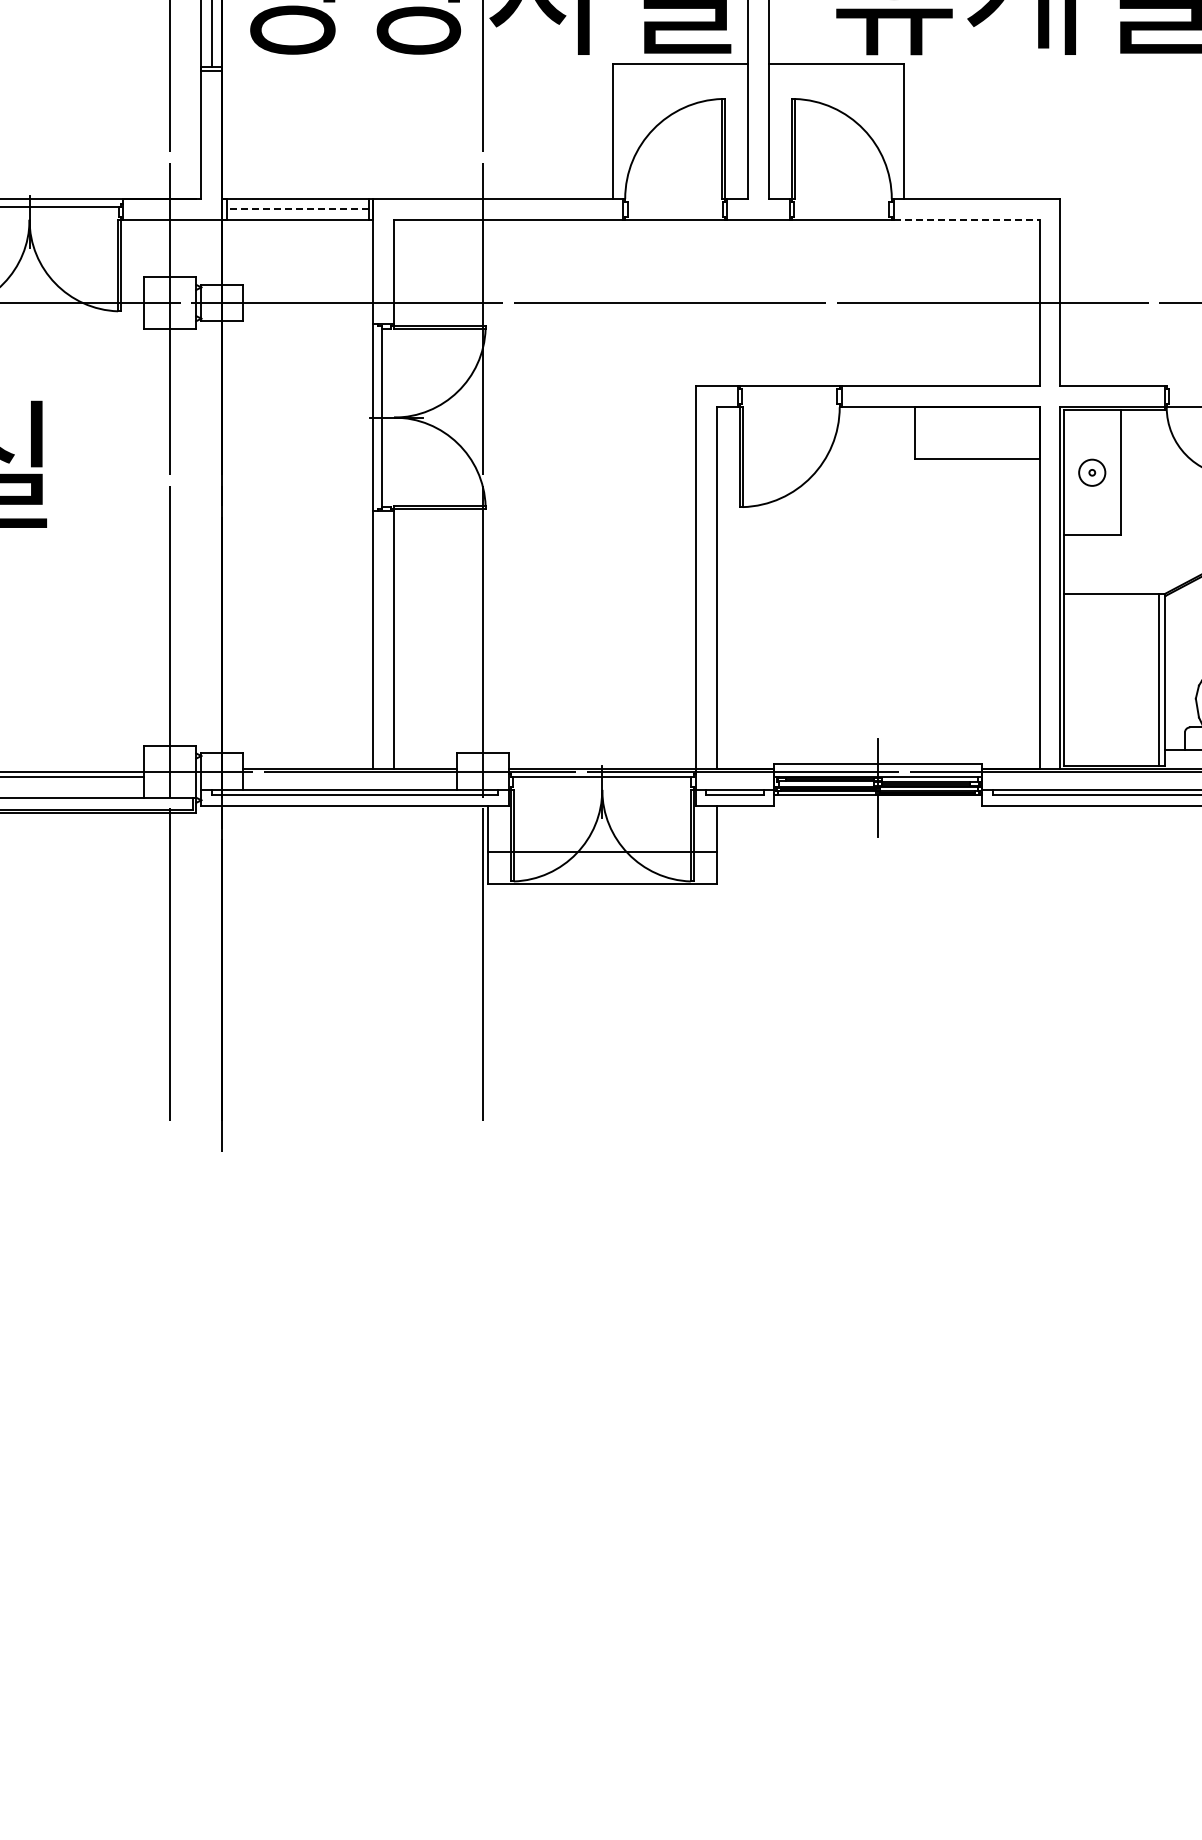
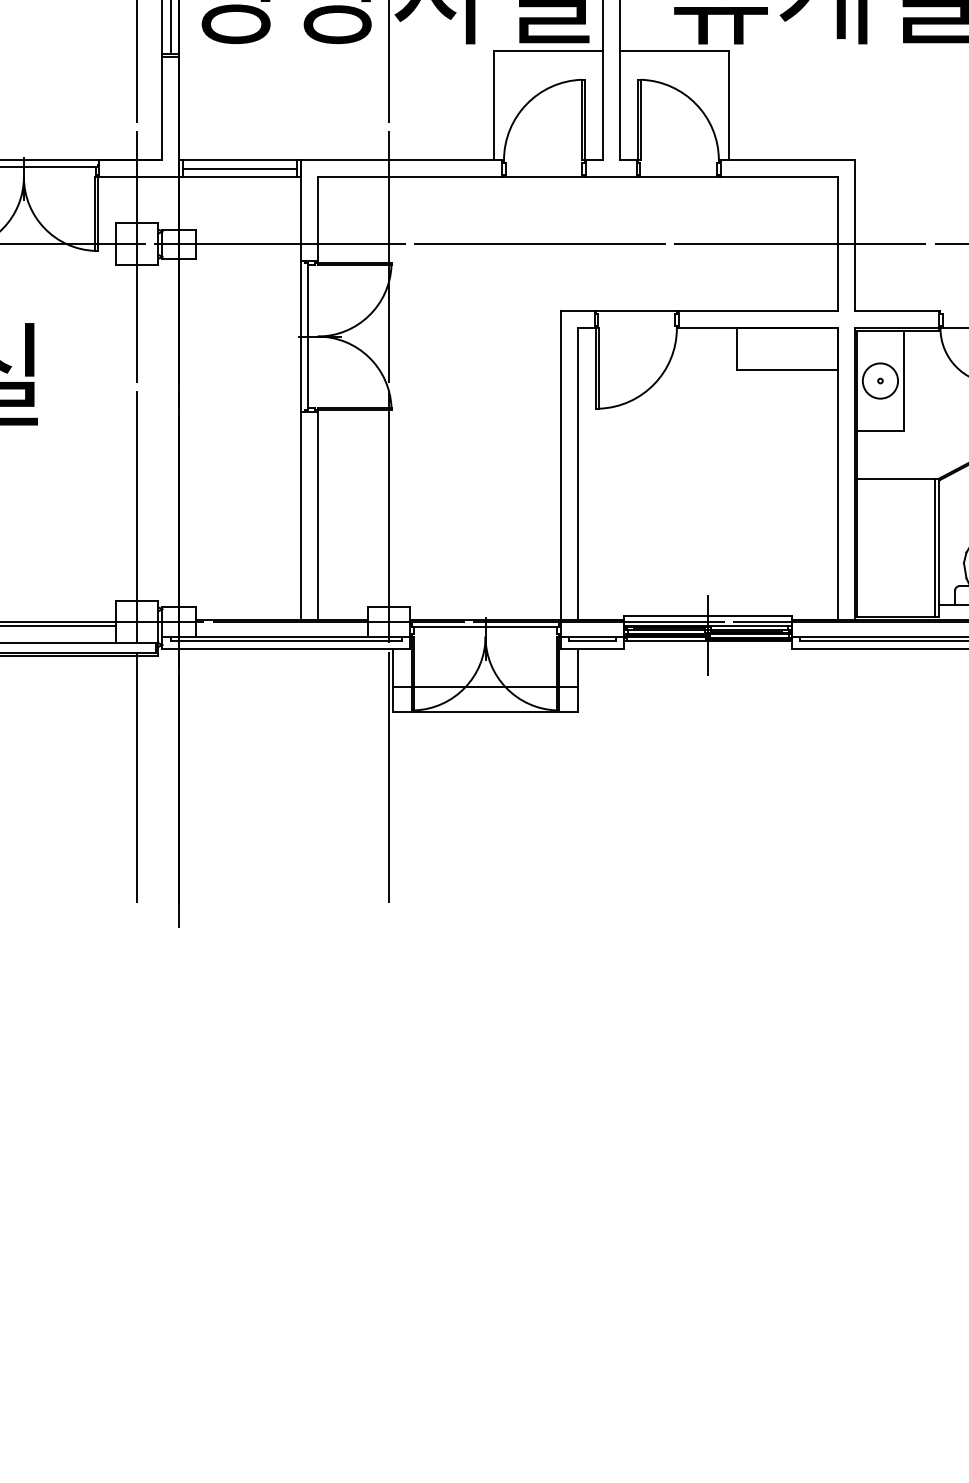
line: (297, 209) -> (239, 168), dashed -> solid
line: (966, 219) -> (779, 176), dashed -> solid
circle: (1092, 472) -> (880, 380), size x1.67

